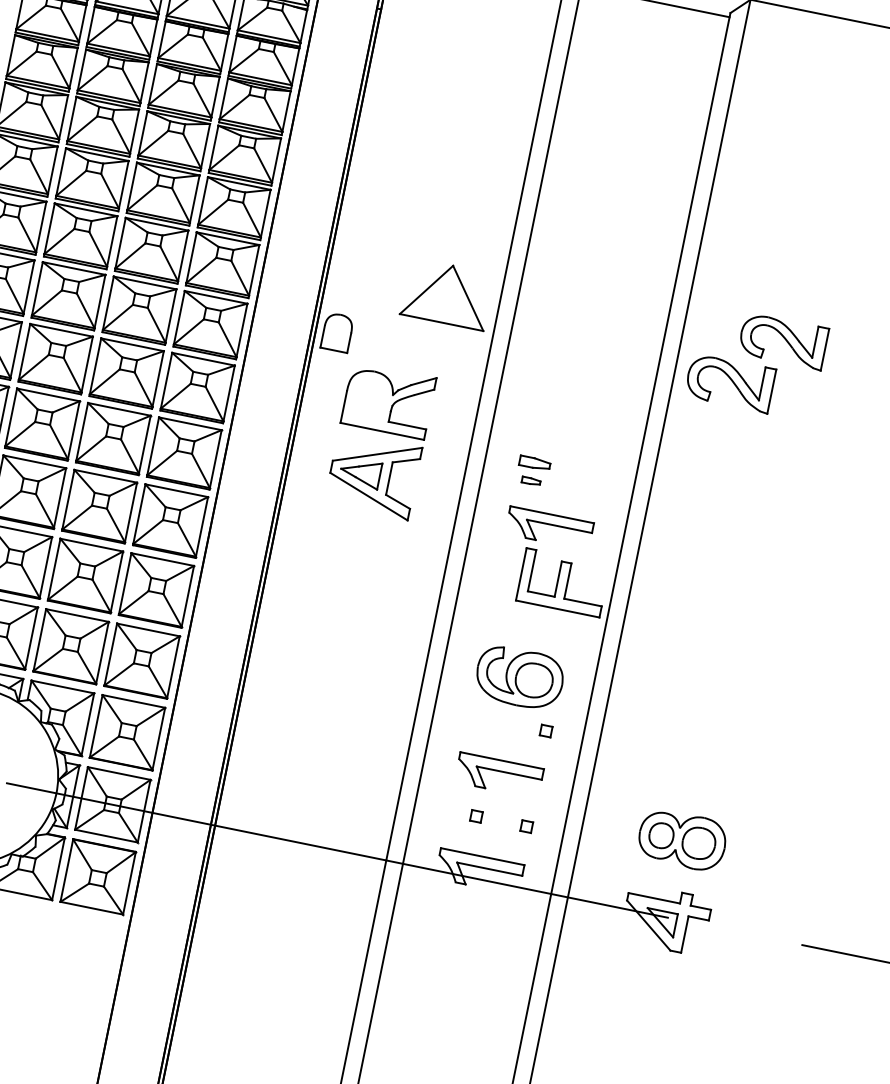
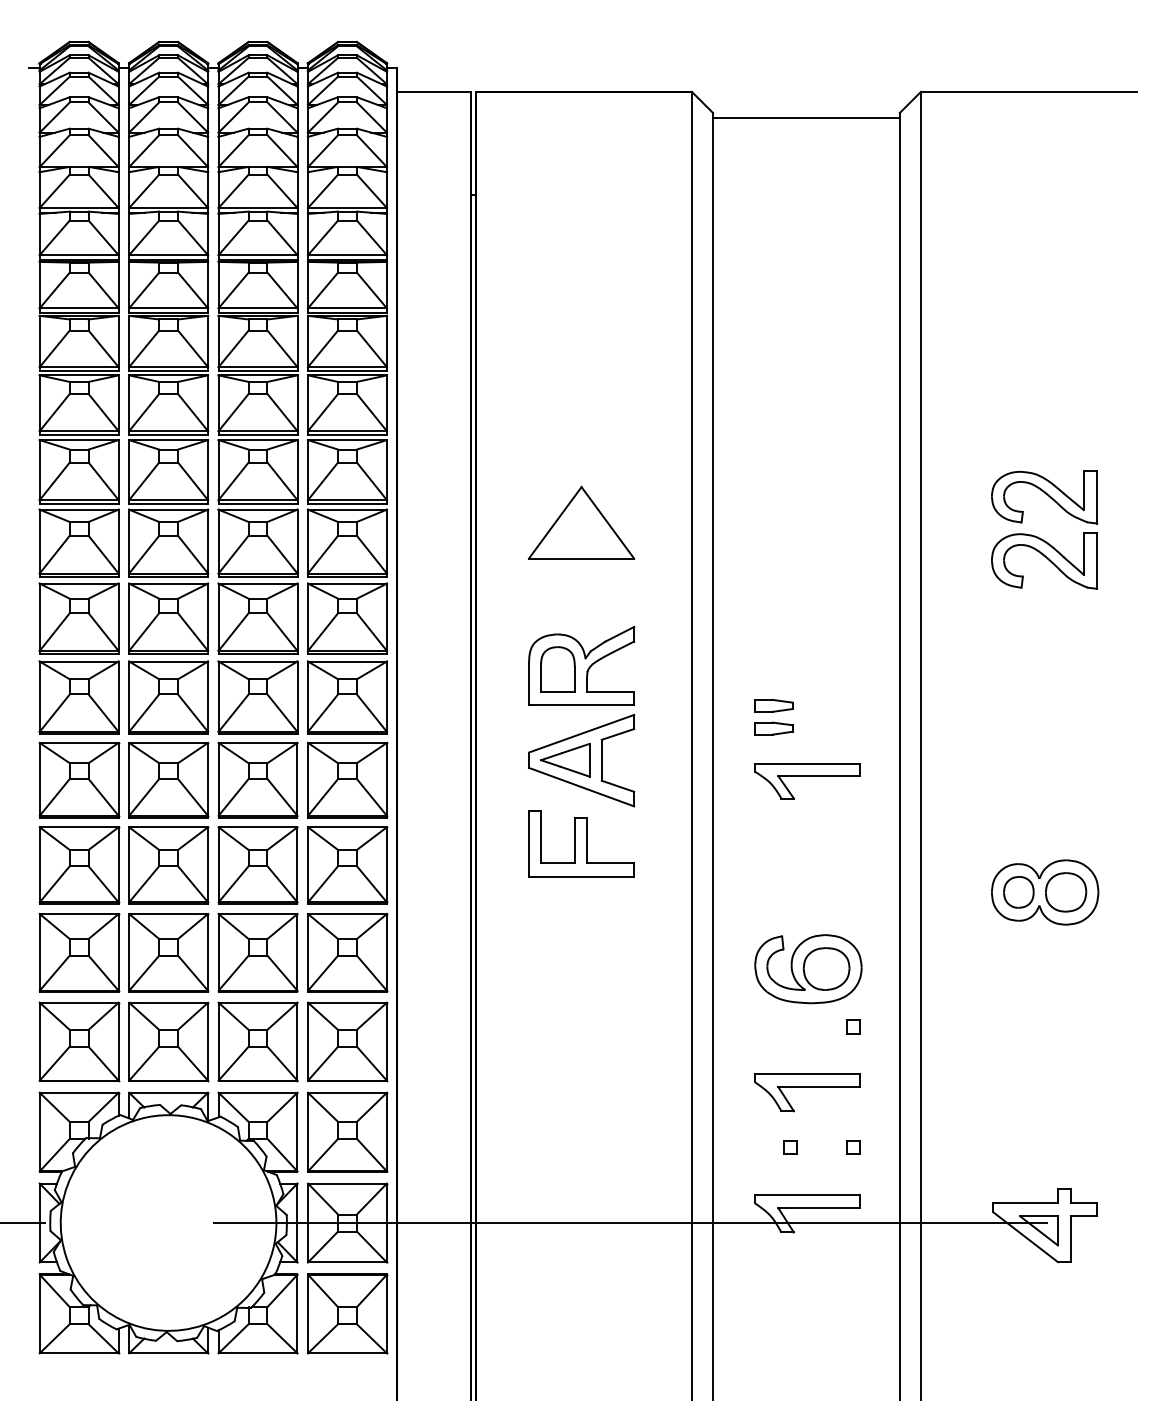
part: (447, 293) -> (581, 522), moved
part: (337, 332) -> (557, 669), moved
part: (730, 382) -> (1044, 560), moved
part: (530, 481) -> (773, 728), size x1.67
part: (563, 582) -> (581, 843), moved
part: (682, 840) -> (1045, 892), moved

